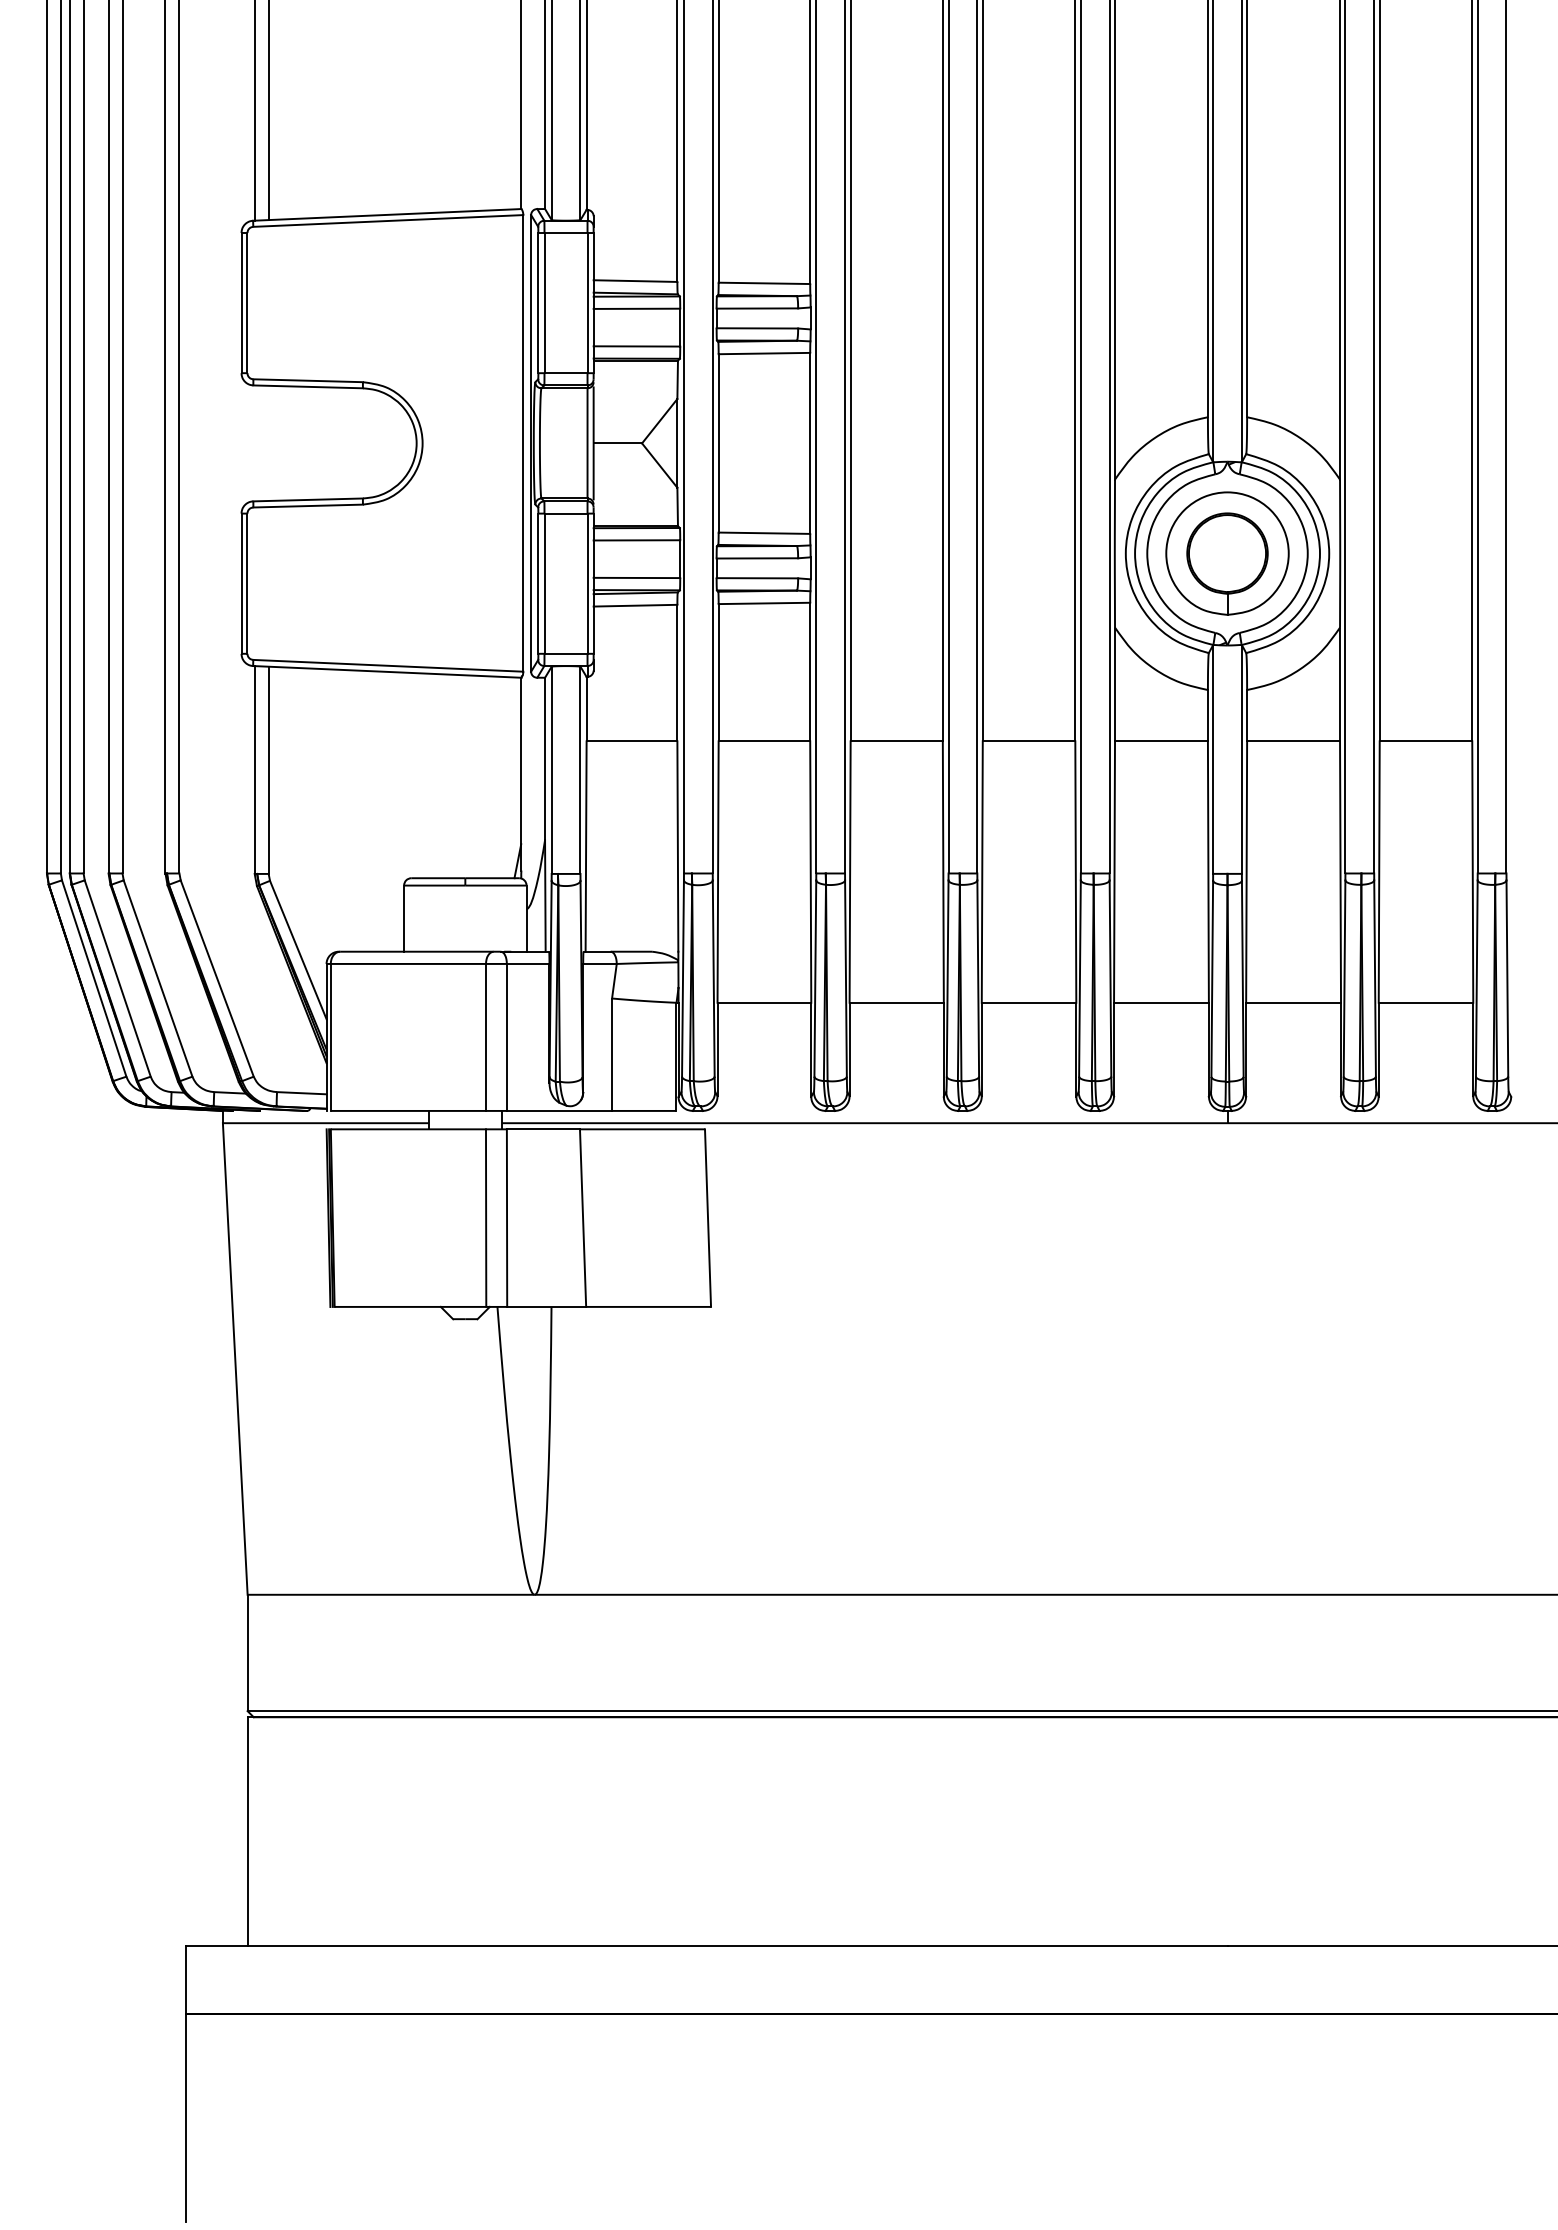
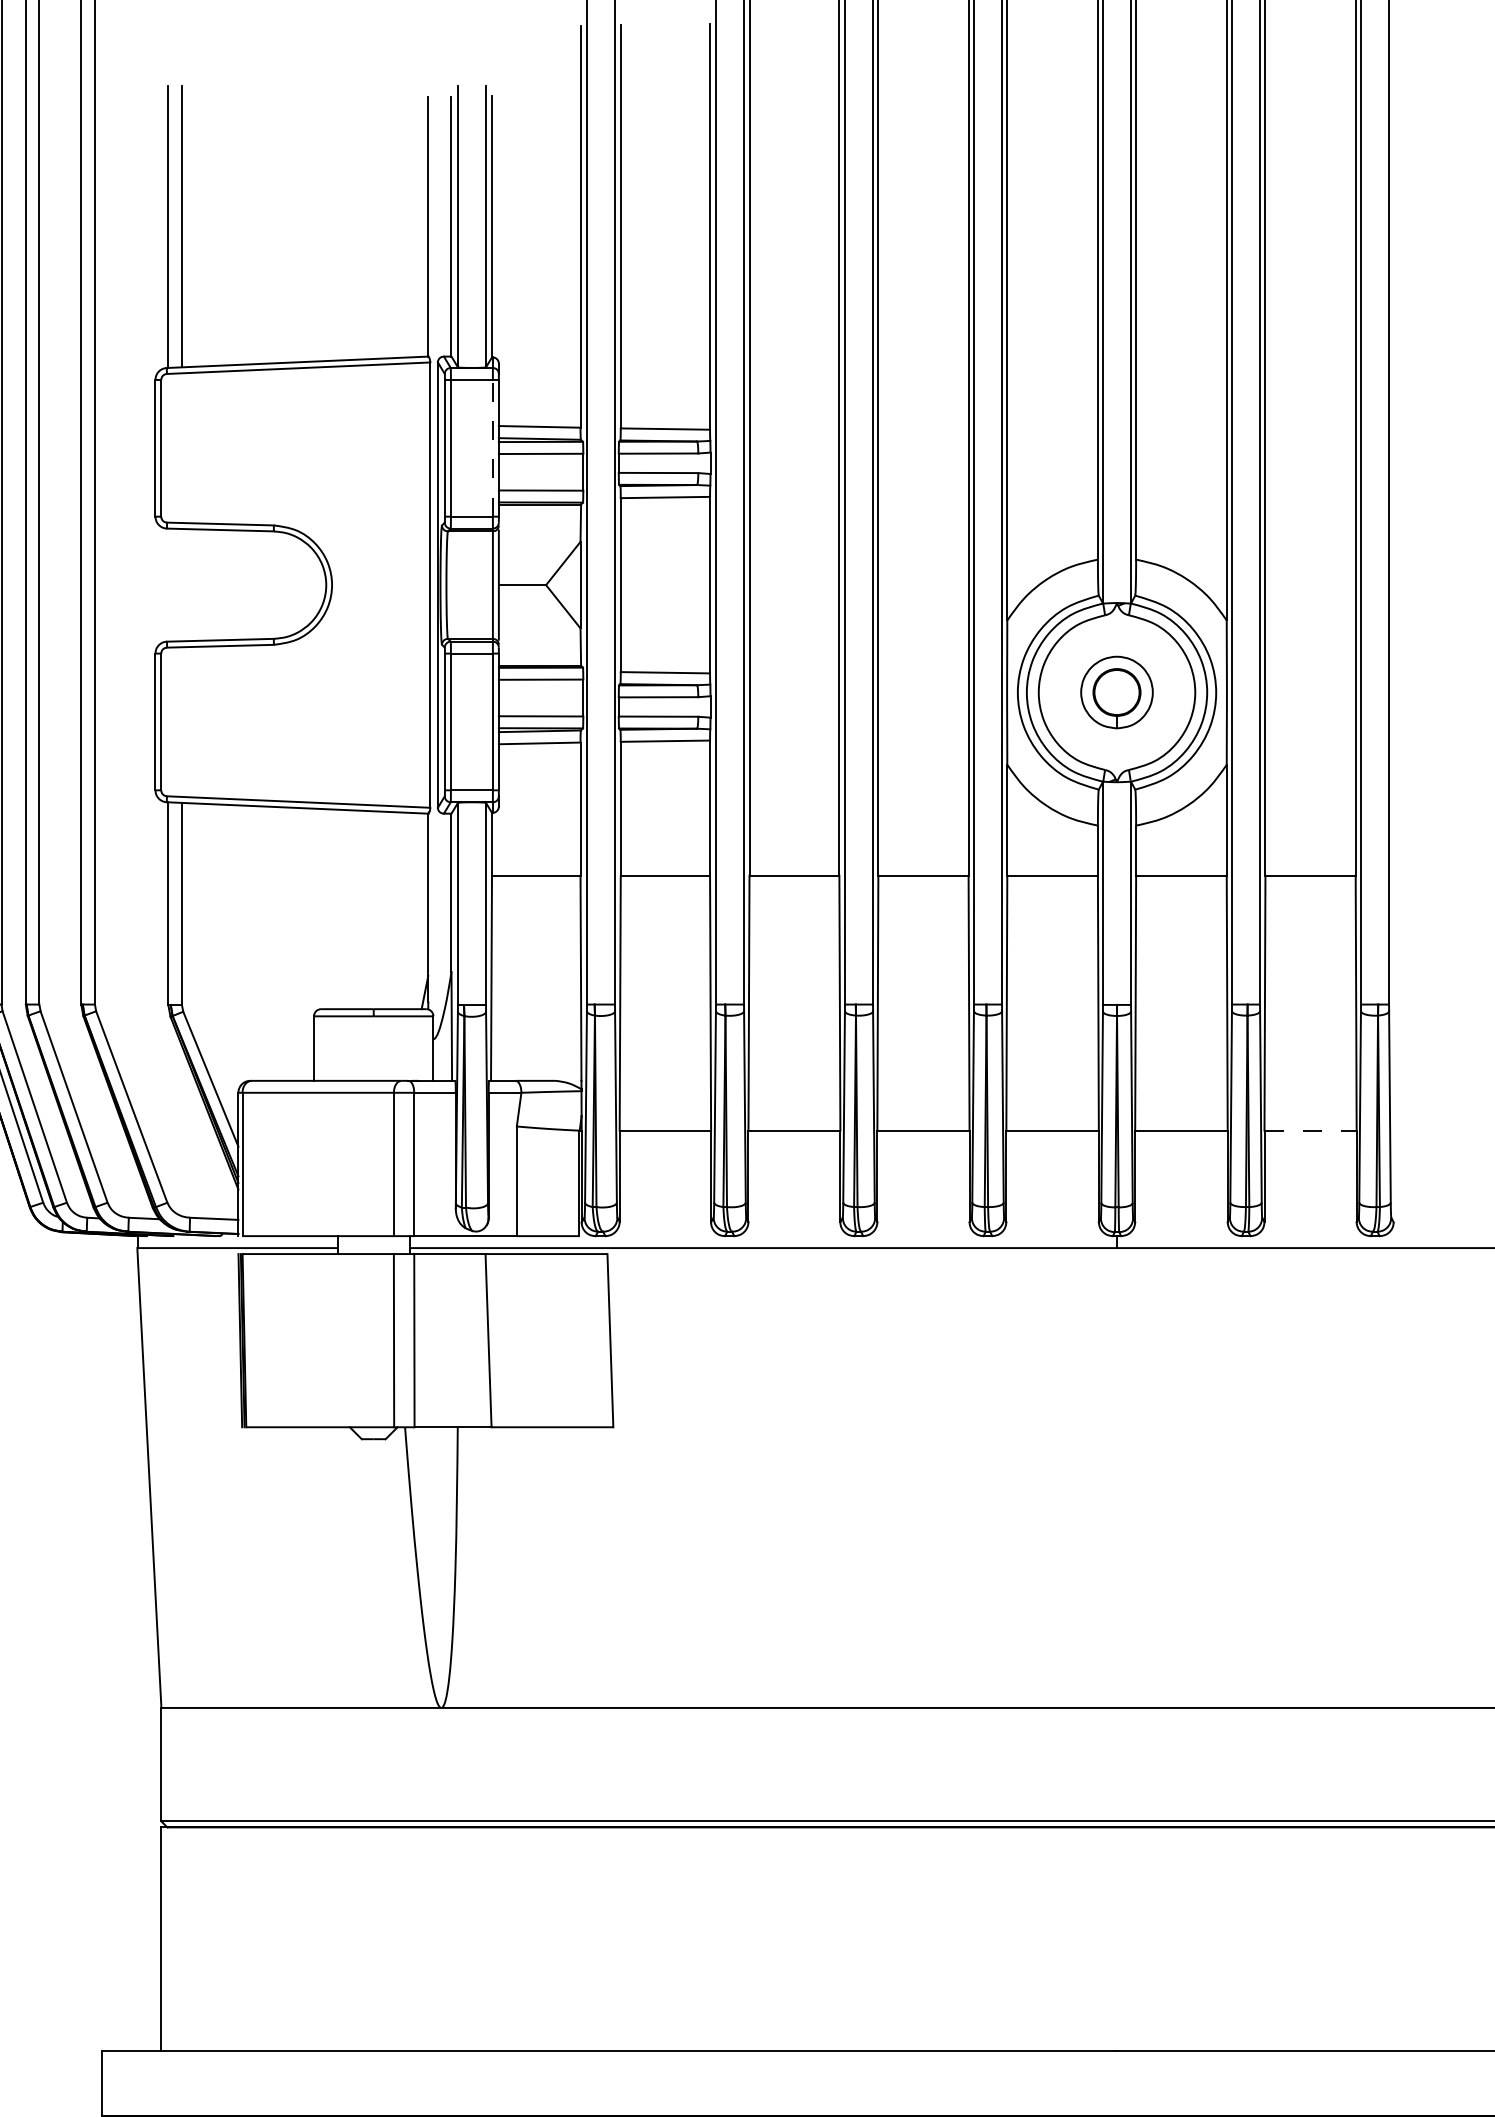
line: (587, 302) -> (492, 447), solid -> dashed
part: (1227, 553) -> (1117, 692), size x0.6
line: (1426, 1002) -> (1311, 1130), solid -> dashed

